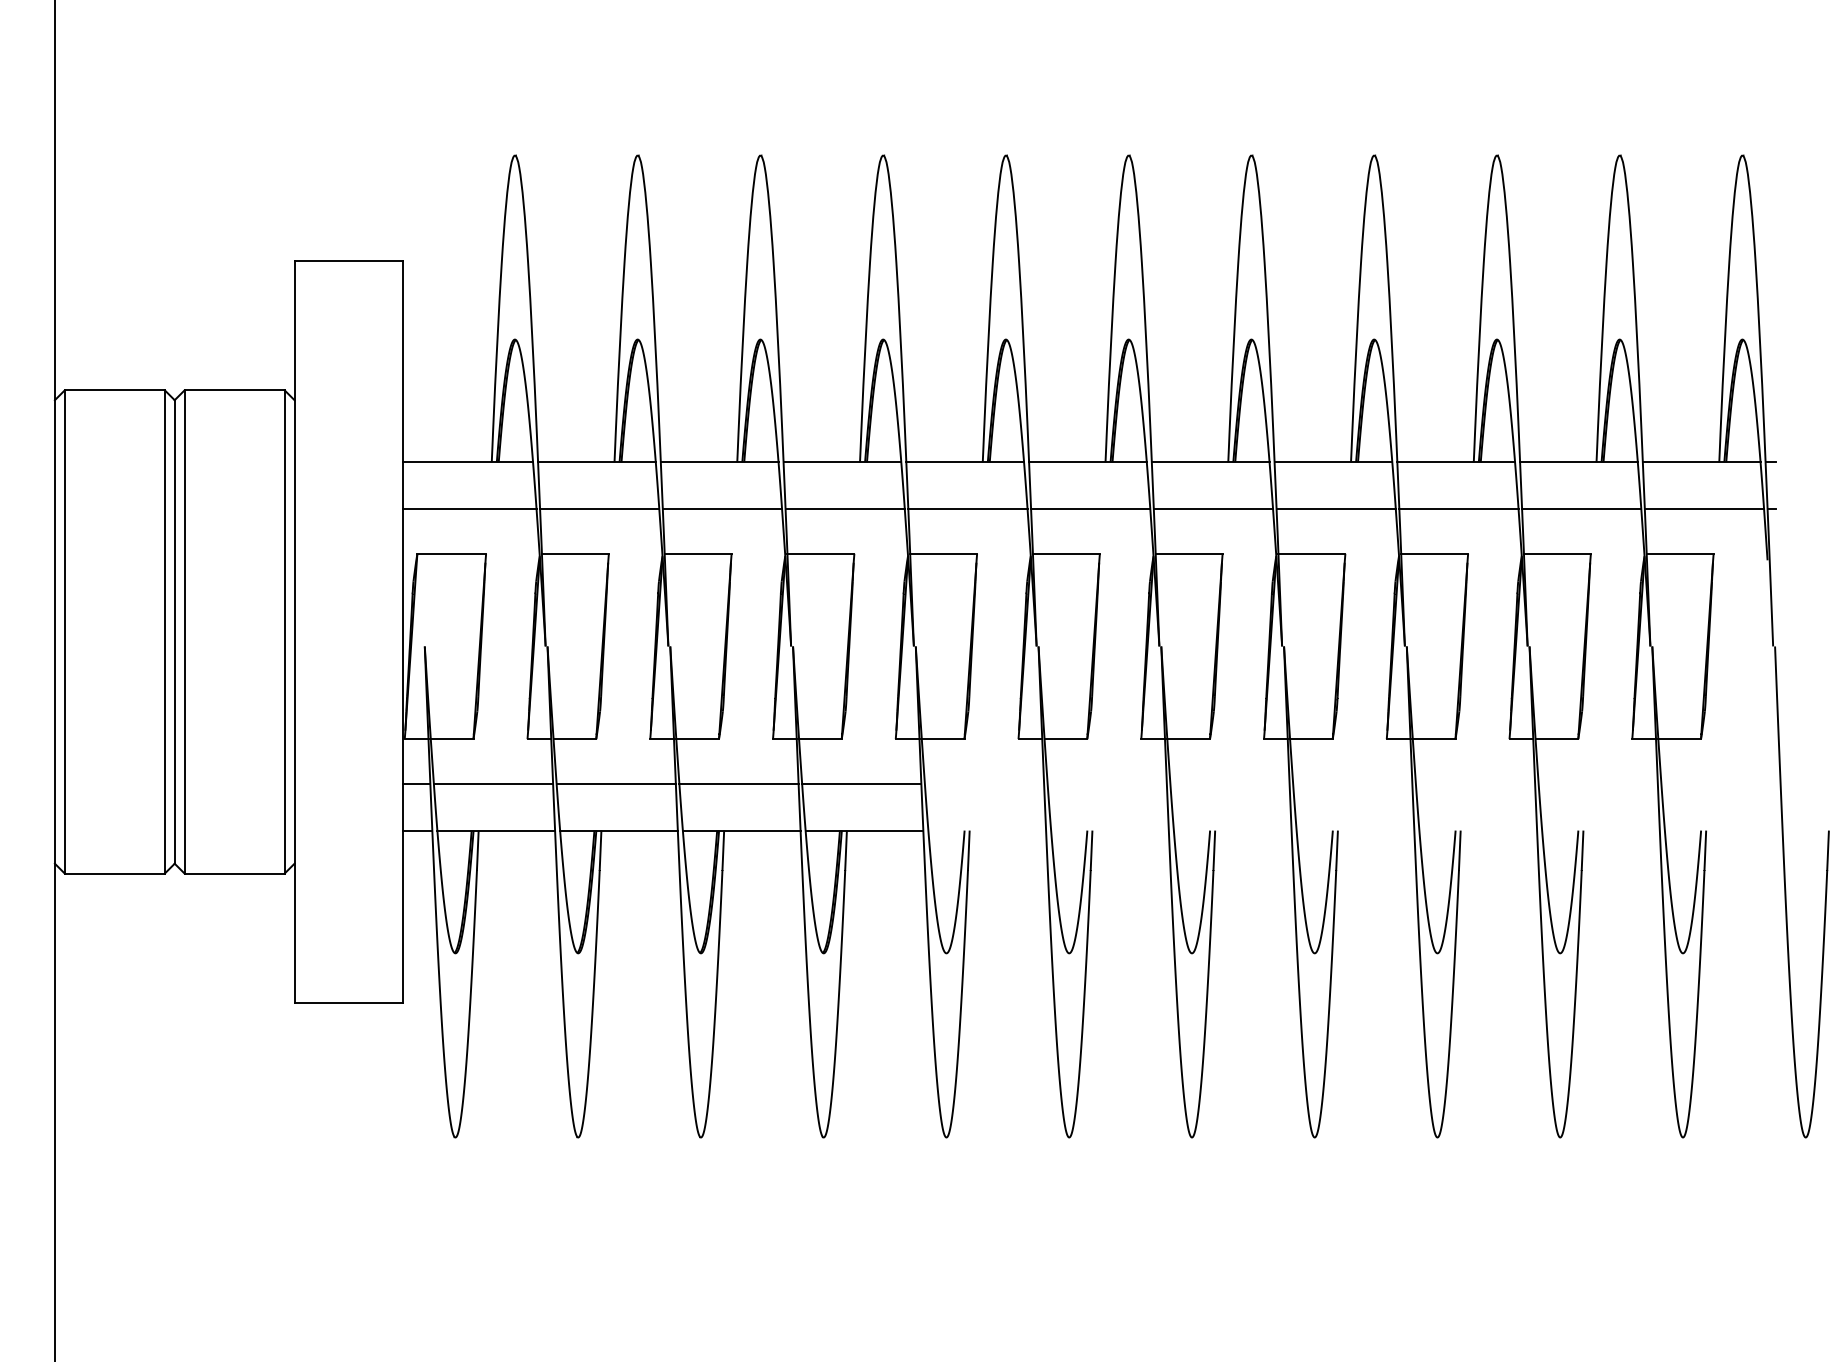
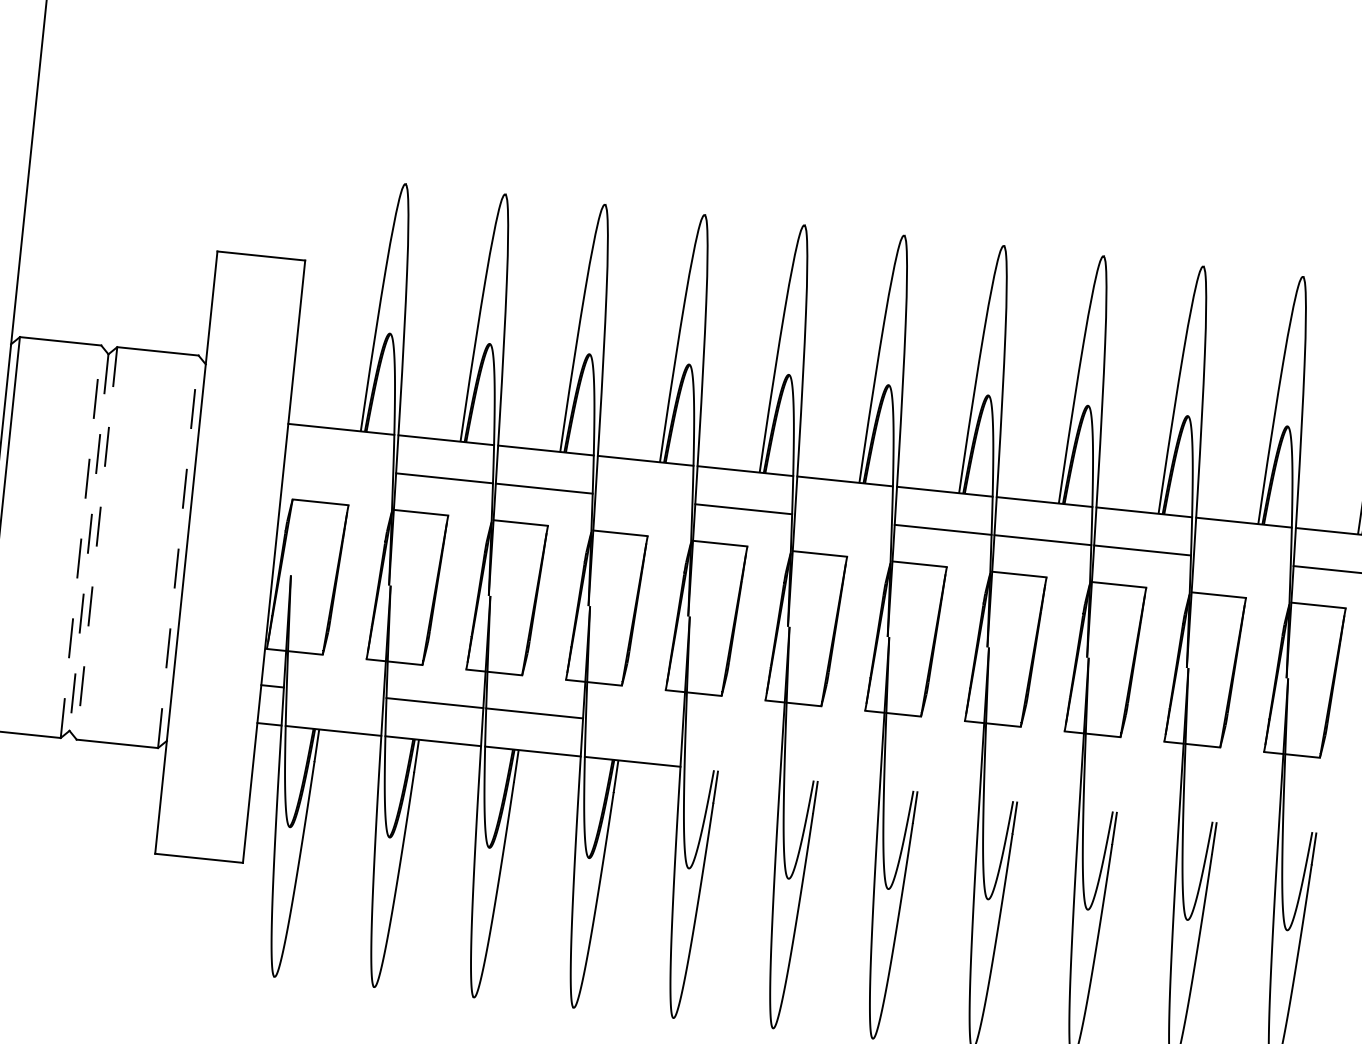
line: (469, 508) -> (338, 467), removed
line: (844, 508) -> (643, 498), removed
line: (1090, 508) -> (843, 519), removed
line: (1581, 508) -> (1242, 560), removed
line: (164, 631) -> (80, 541), solid -> dashed
line: (174, 631) -> (88, 542), solid -> dashed
line: (184, 631) -> (96, 543), solid -> dashed
line: (284, 631) -> (178, 551), solid -> dashed
line: (493, 783) -> (335, 692), removed
line: (861, 783) -> (634, 723), removed

